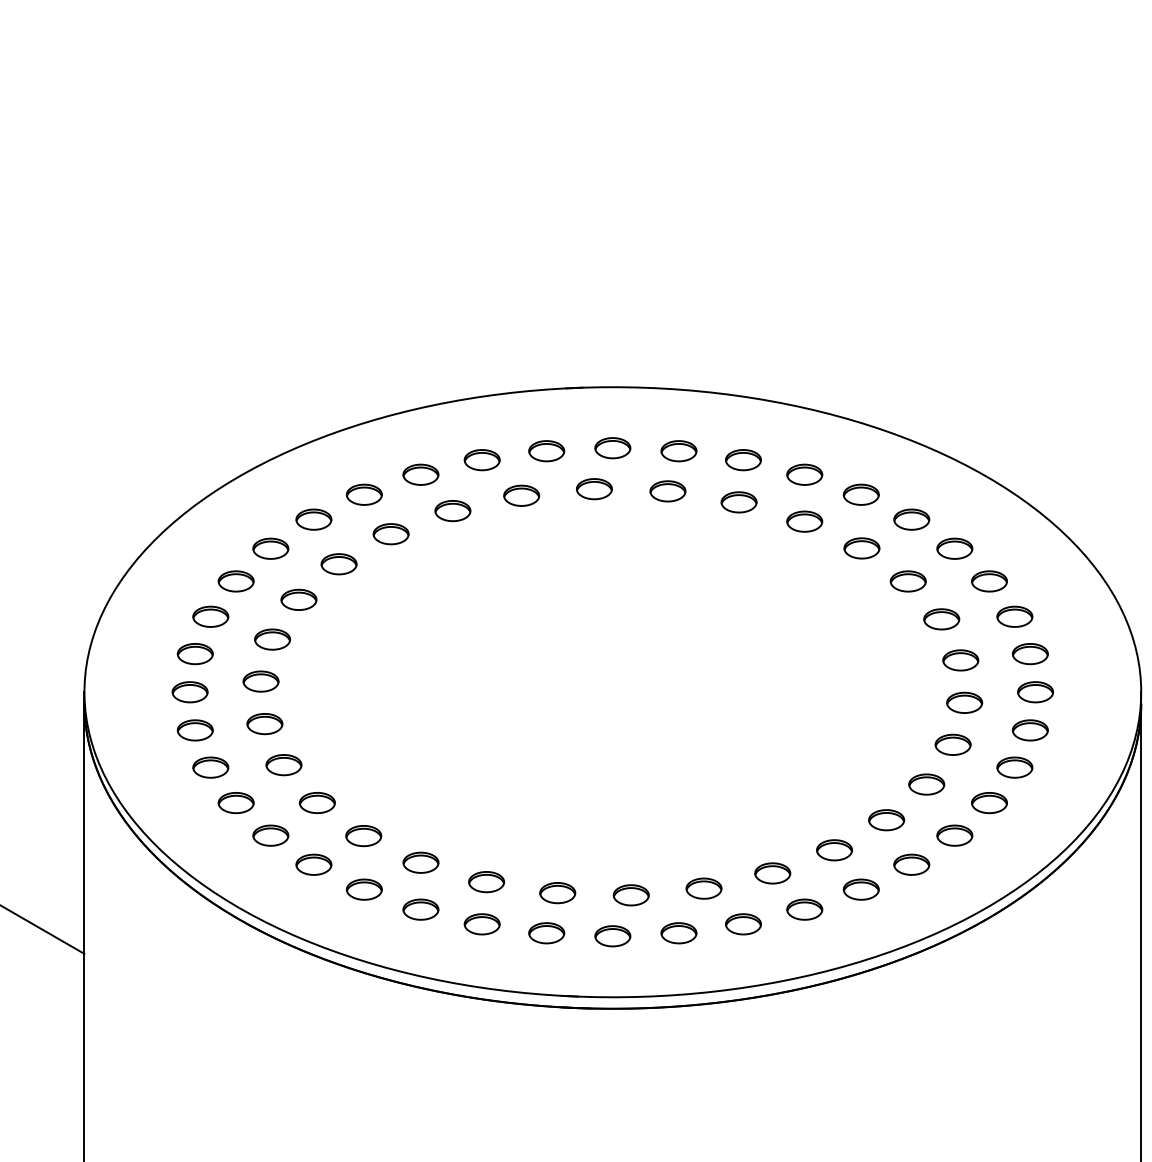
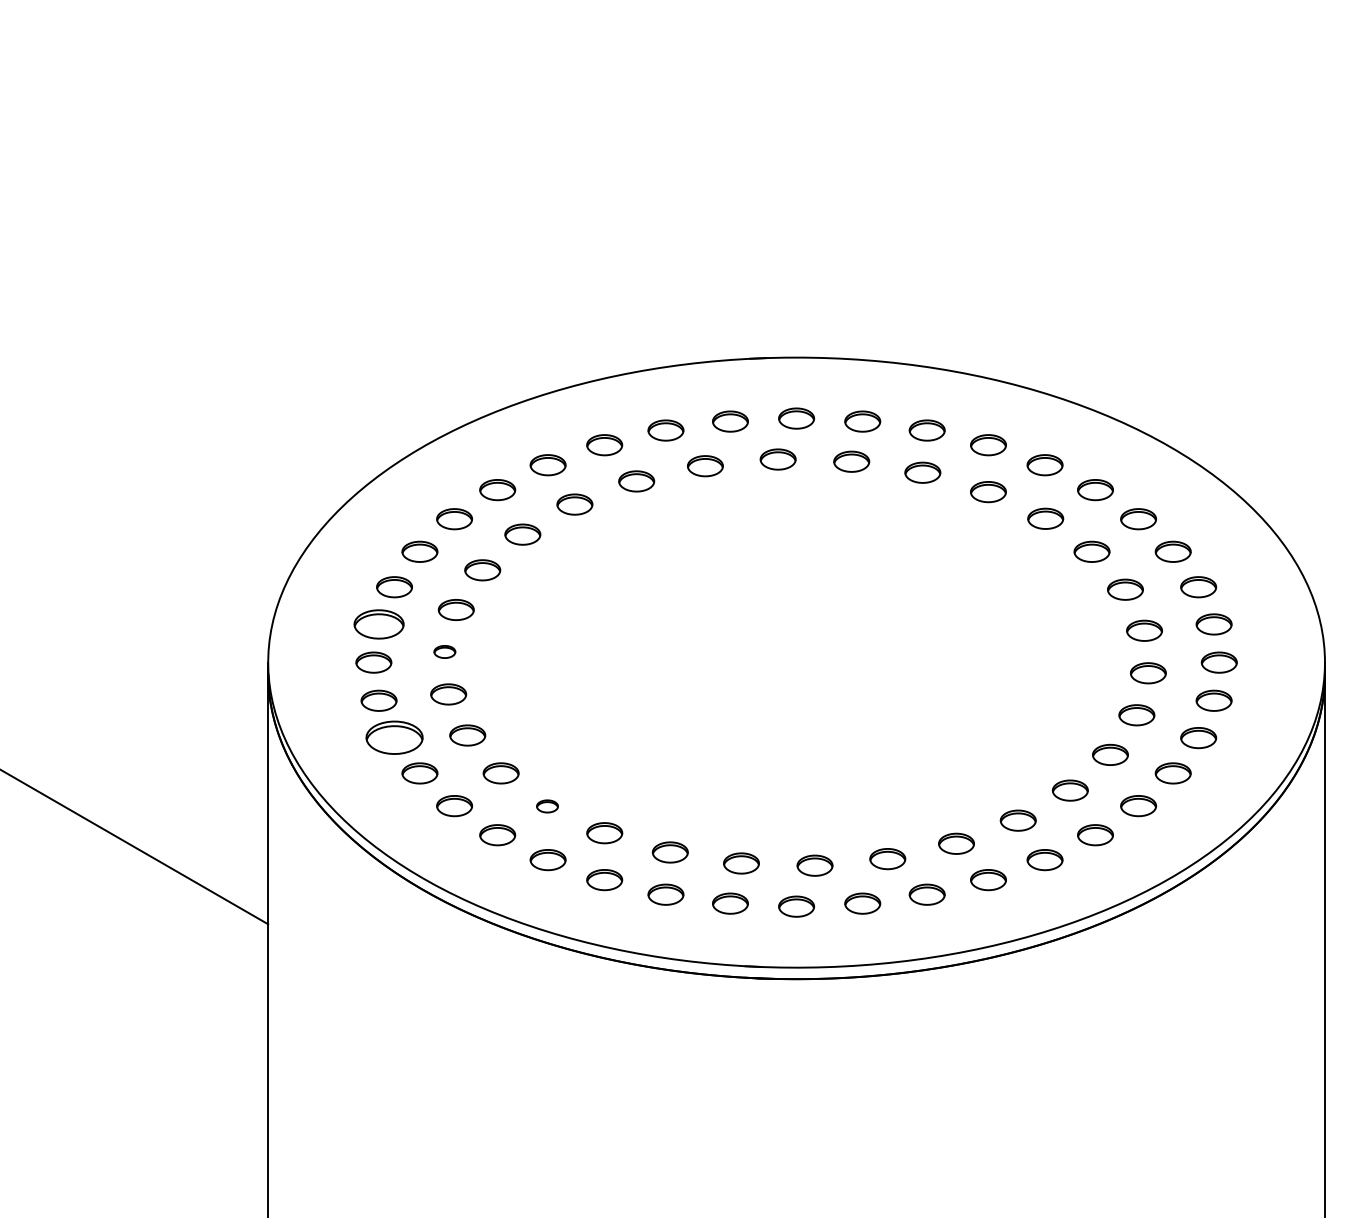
part: (194, 654) -> (378, 624), size x1.4
part: (260, 681) -> (444, 651), size x0.6
part: (210, 768) -> (394, 738), size x1.6
part: (363, 836) -> (547, 806), size x0.6

